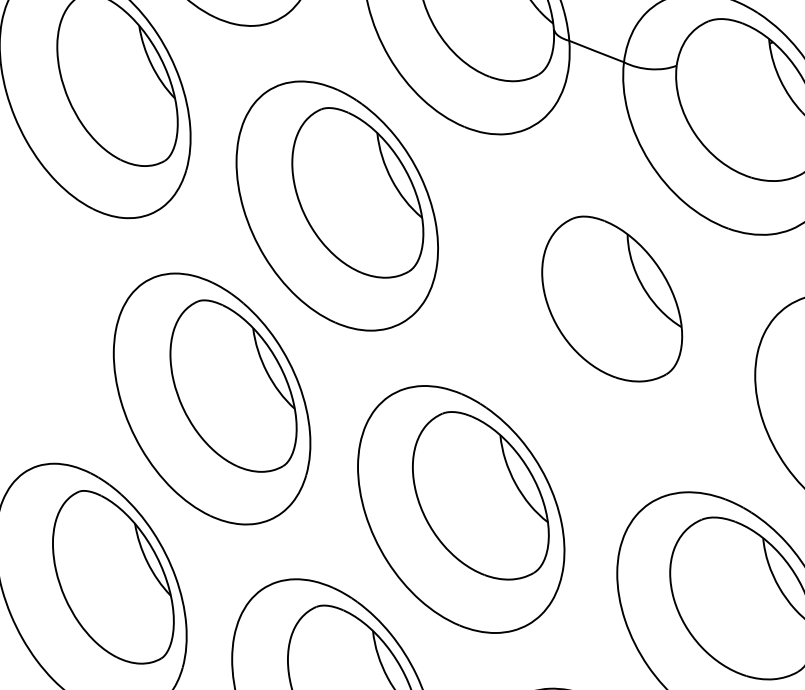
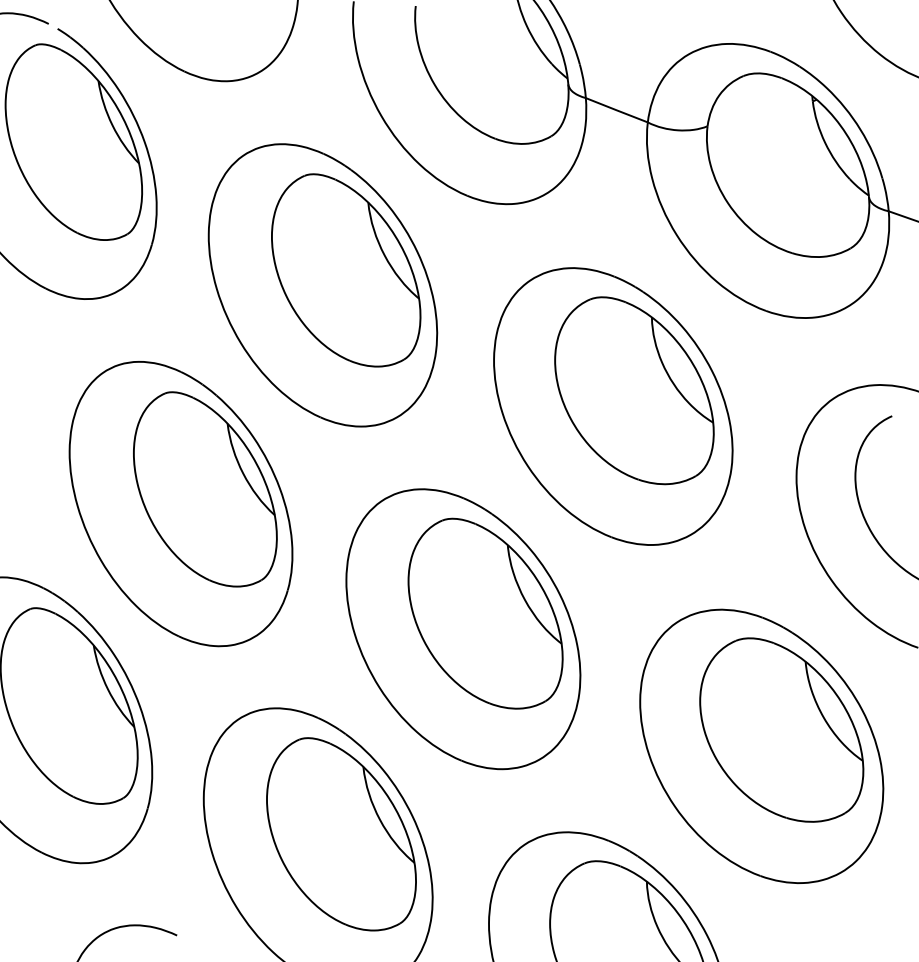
part: (593, 312) -> (613, 406), added

